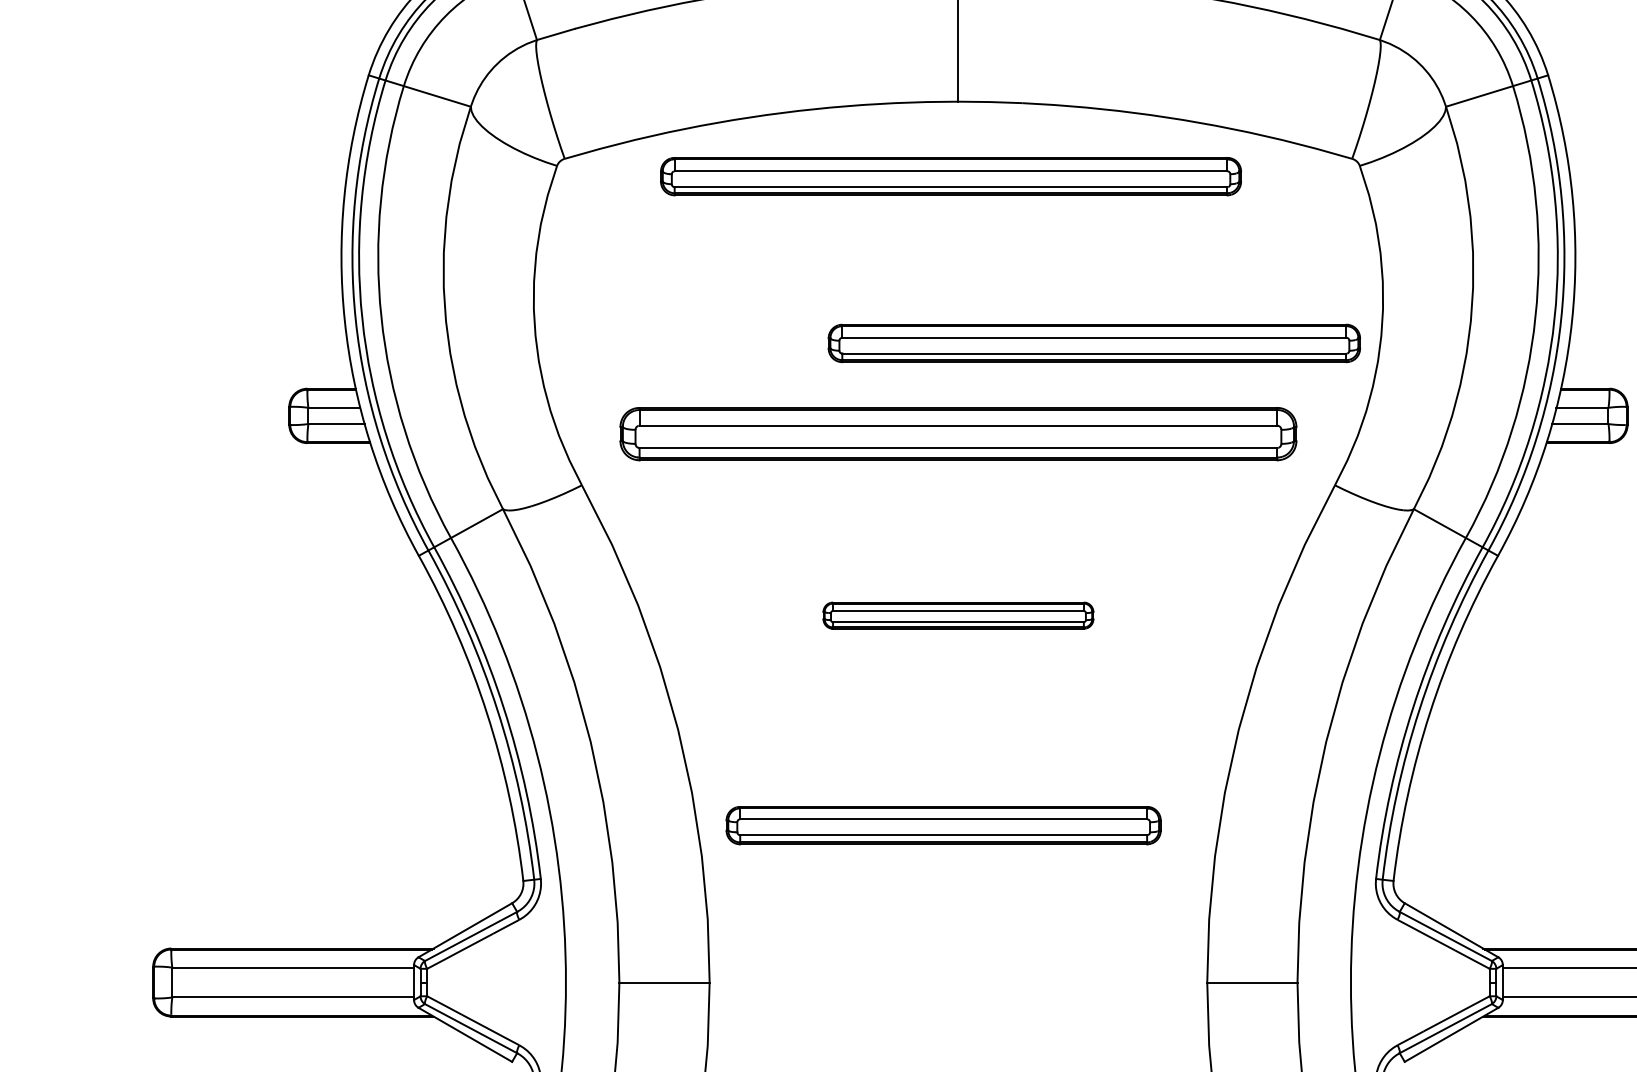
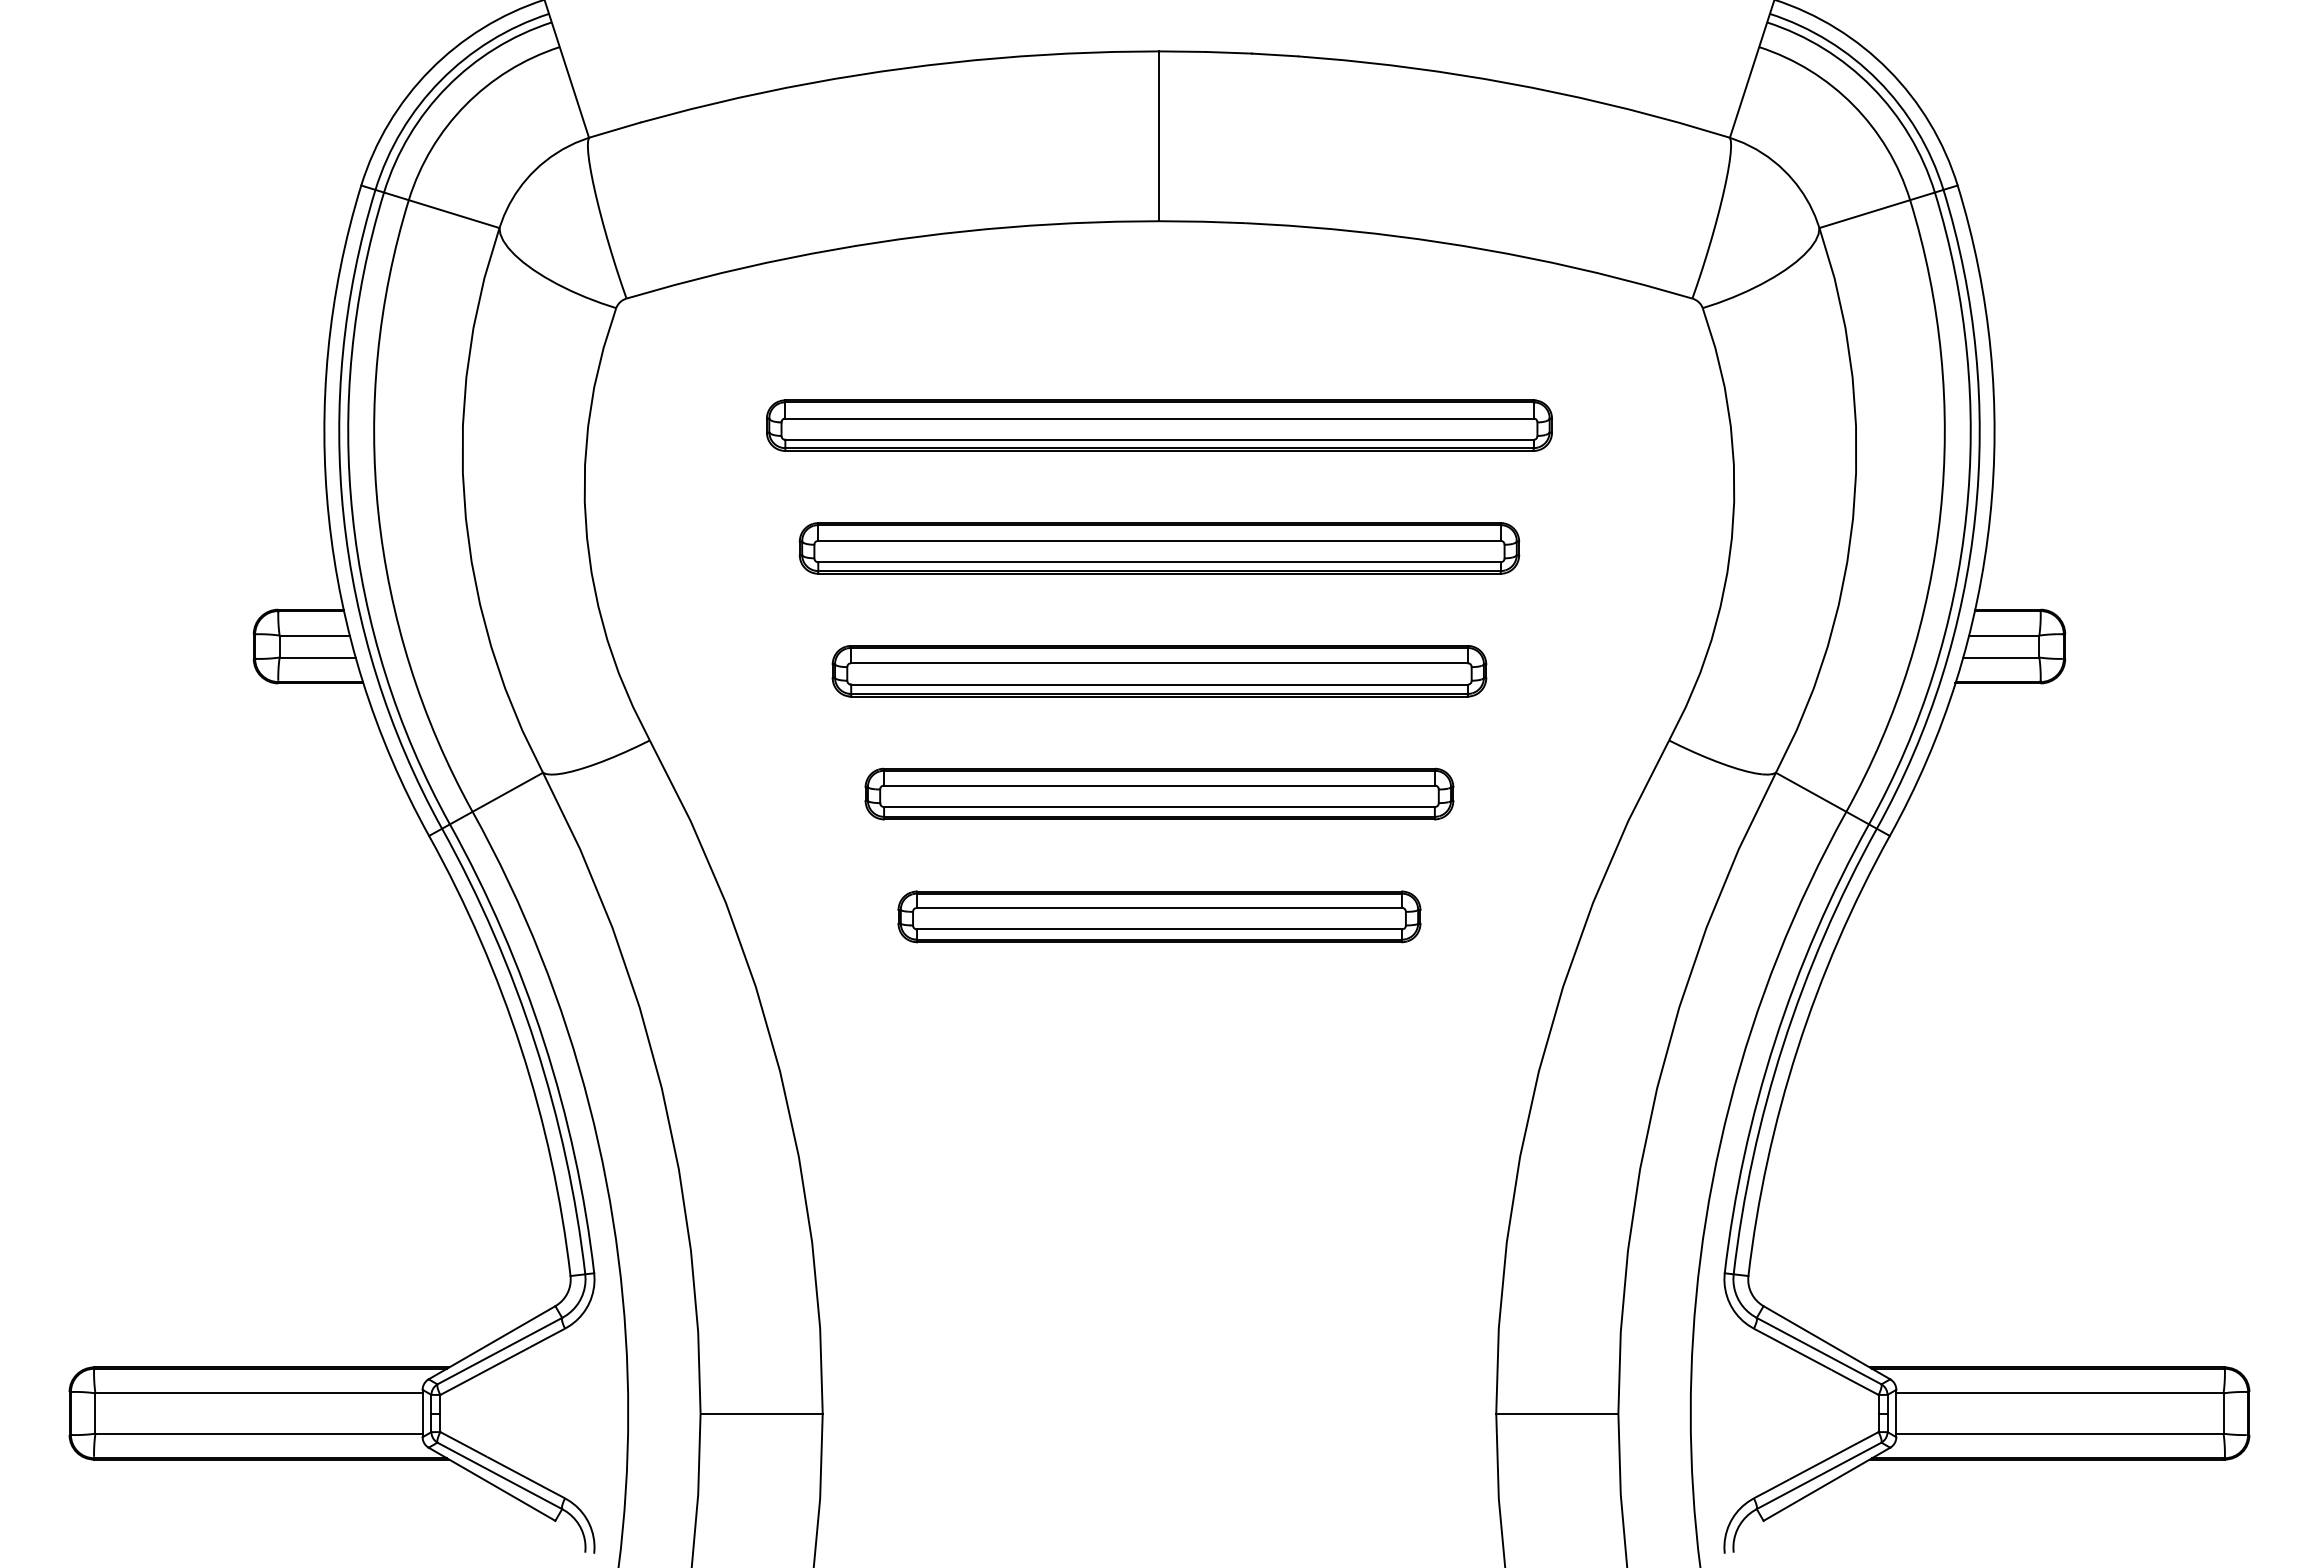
part: (951, 176) -> (1159, 425), moved
part: (1094, 343) -> (1159, 548), moved
part: (958, 434) -> (1159, 671), size x0.71
part: (958, 615) -> (1159, 916), size x1.43
part: (943, 825) -> (1159, 793), moved

